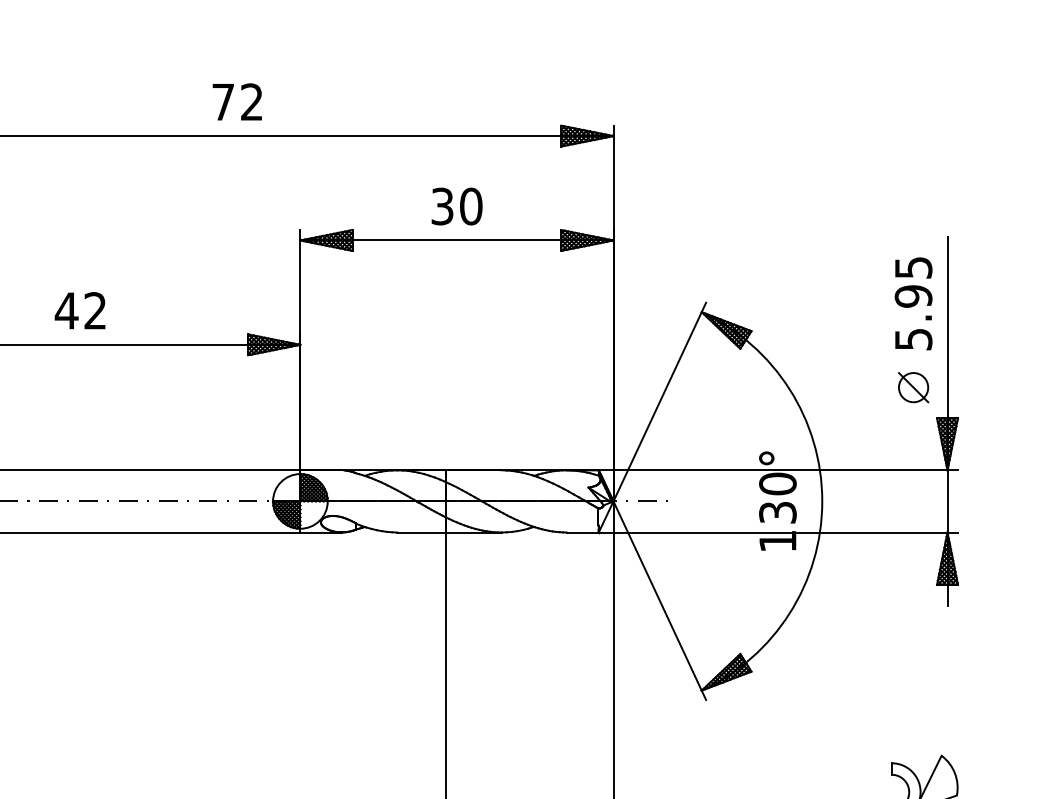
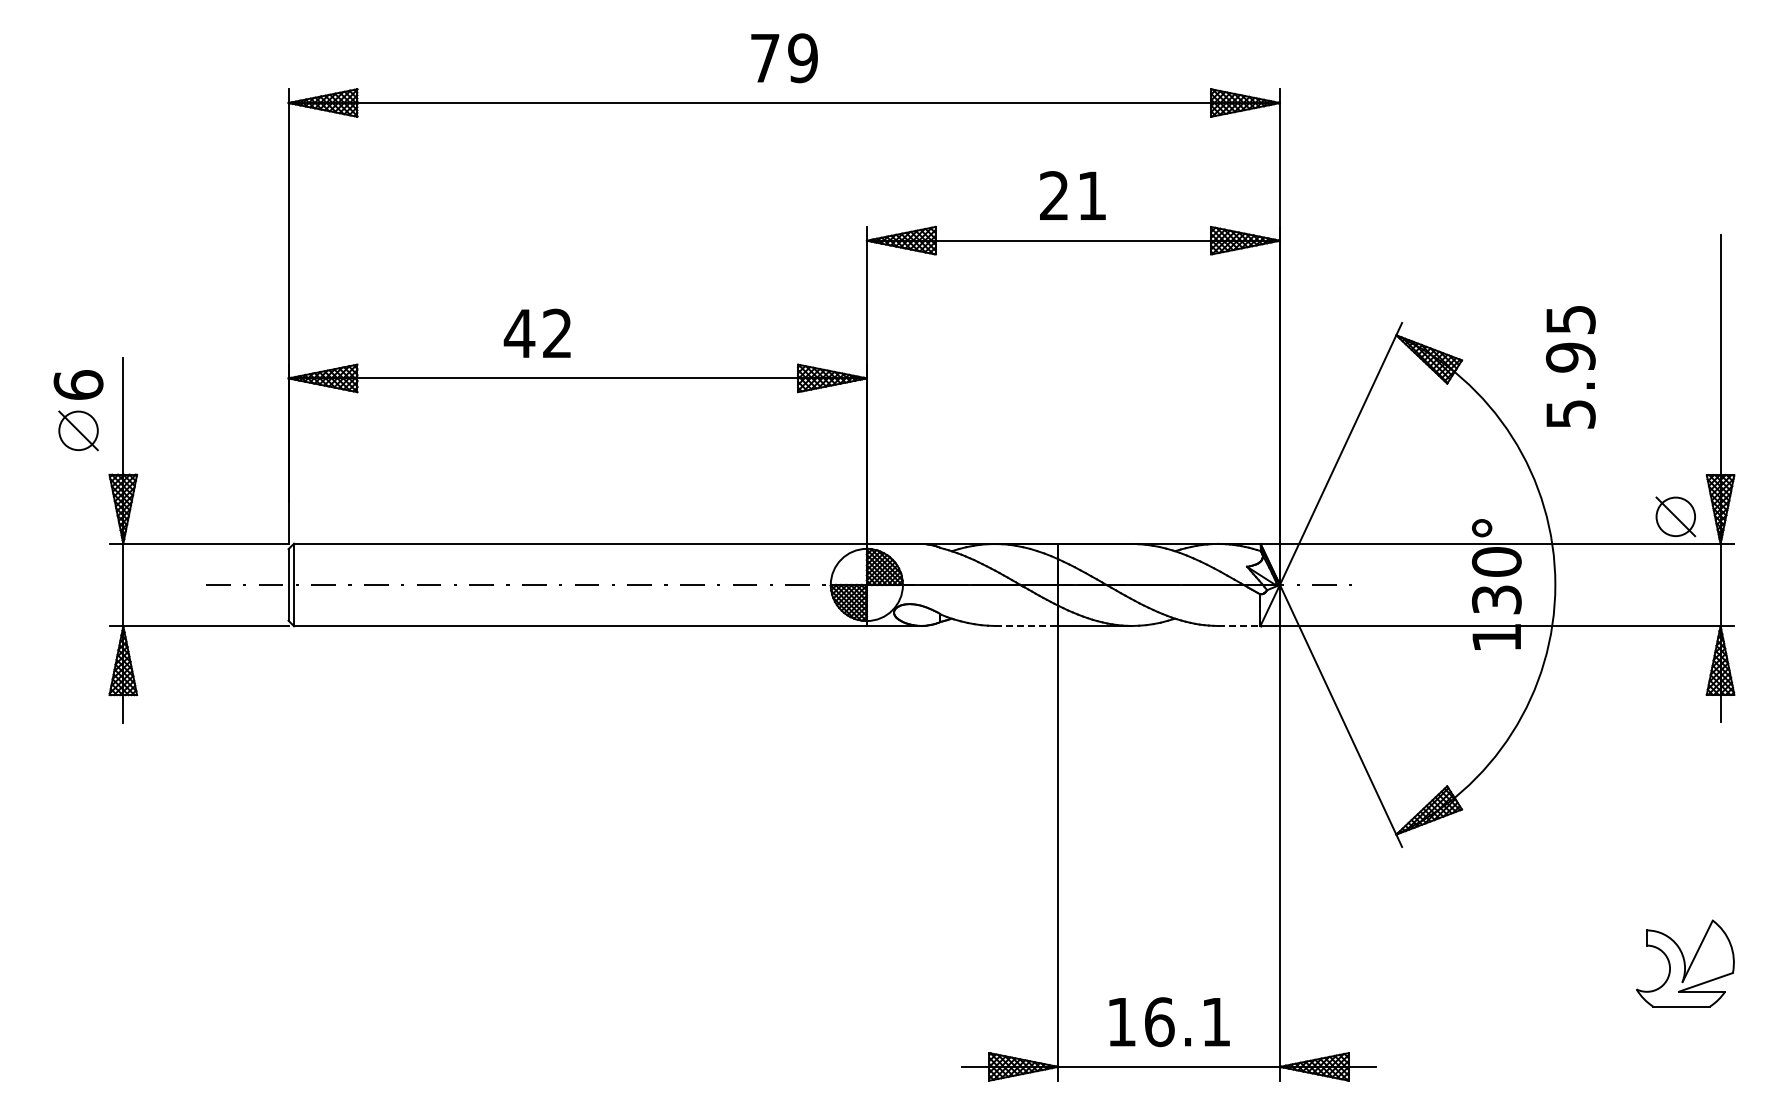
text: (251, 102) -> (802, 58), 72 -> 79
text: (457, 206) -> (1073, 195), 30 -> 21
text: (913, 303) -> (1570, 367), moved
text: (79, 310) -> (536, 332), moved
part: (913, 387) -> (1675, 516), moved
line: (421, 532) -> (1026, 625), solid -> dashed
line: (582, 532) -> (1239, 625), solid -> dashed

